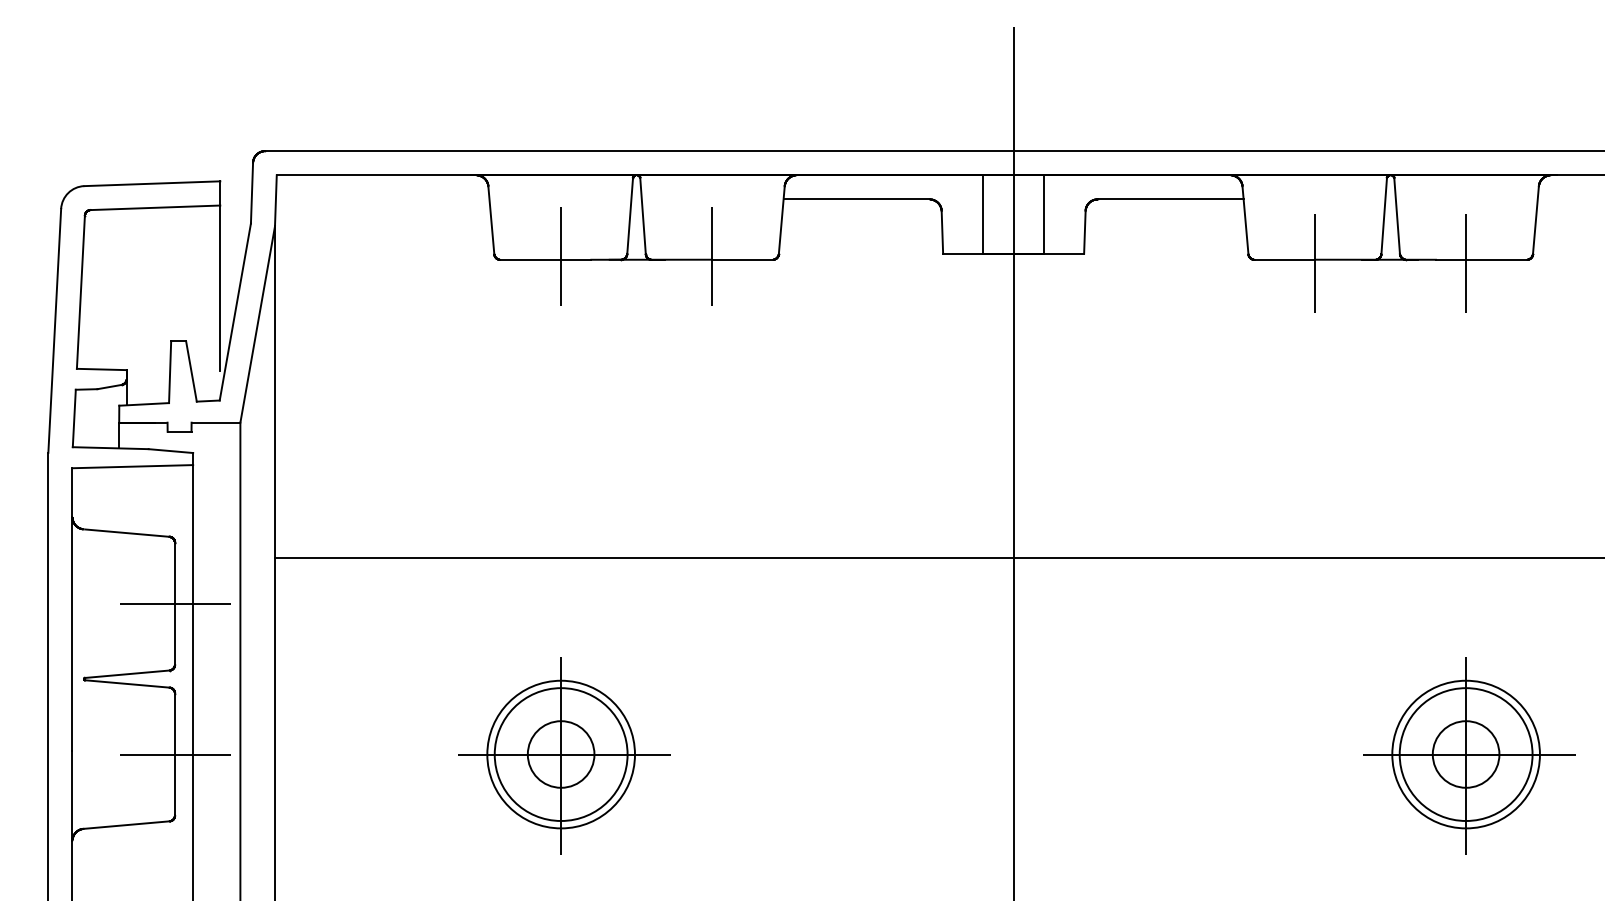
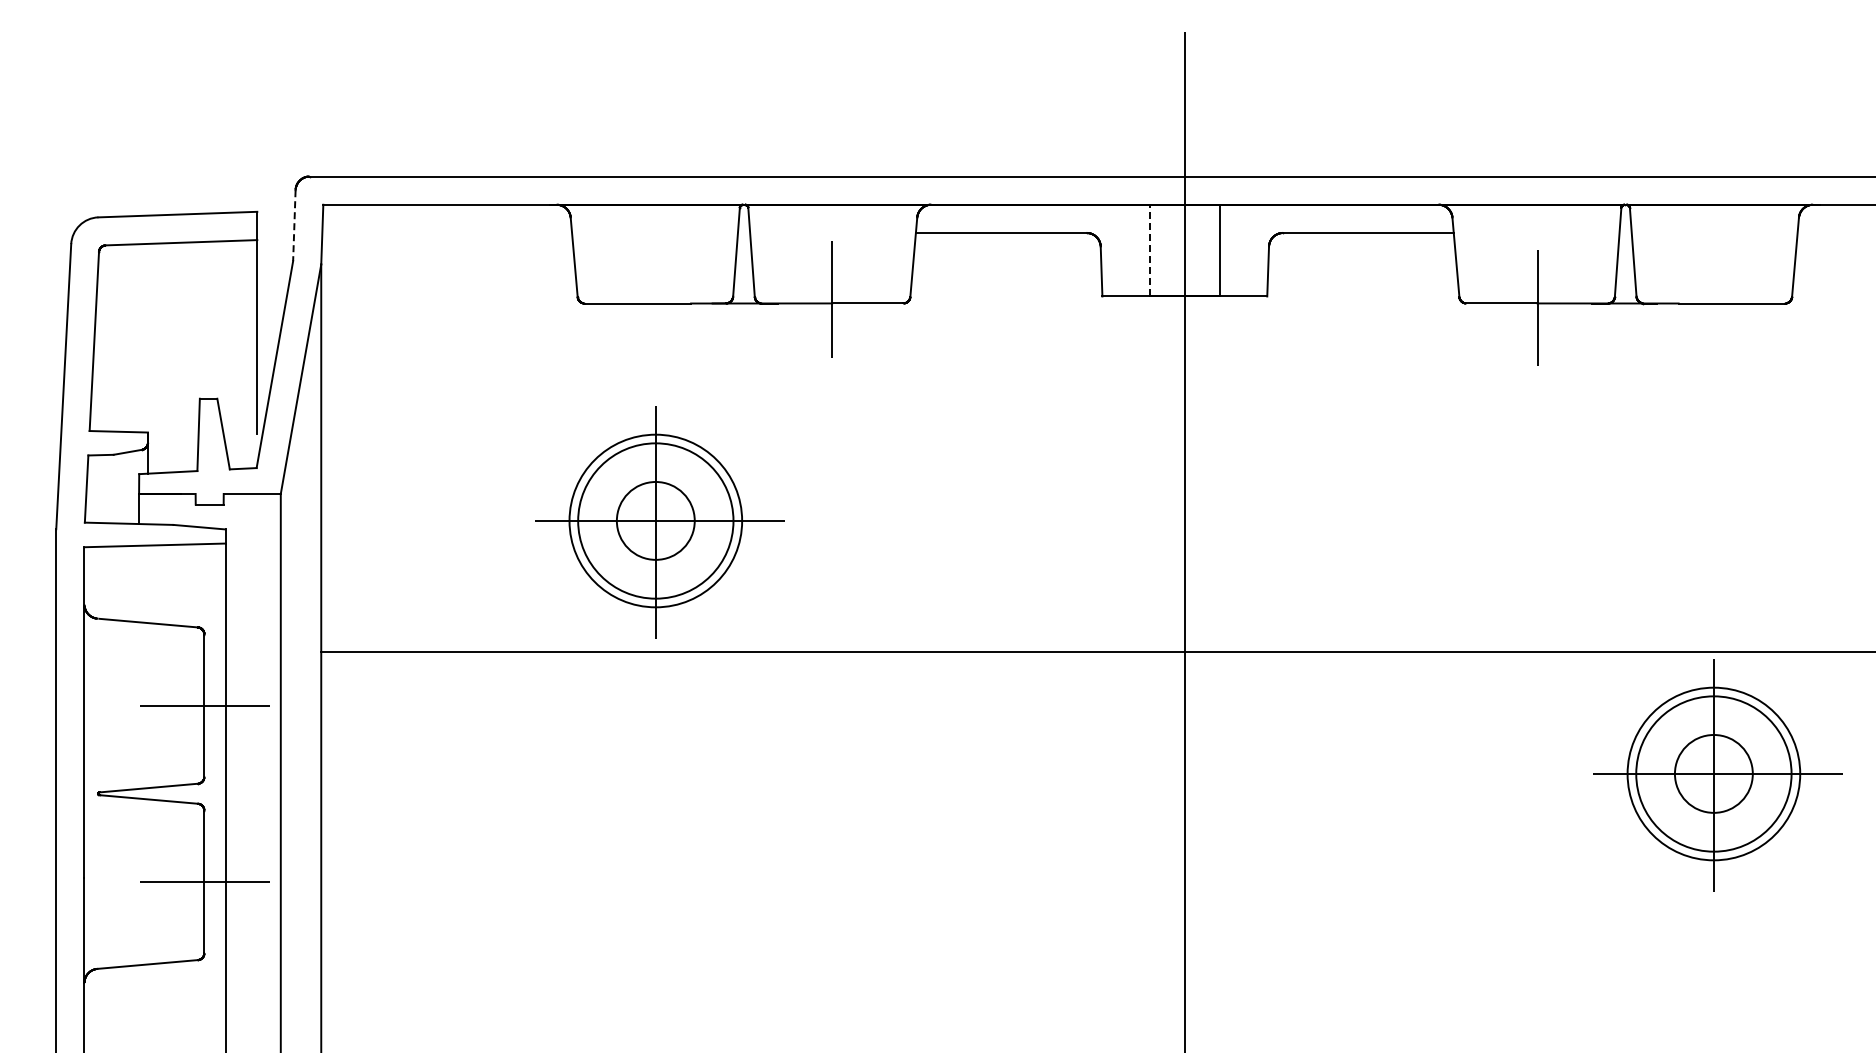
line: (252, 193) -> (294, 225), solid -> dashed
line: (983, 214) -> (1149, 250), solid -> dashed
line: (560, 256) -> (655, 299), removed
line: (1465, 264) -> (1713, 308), removed
part: (564, 755) -> (659, 522), moved
part: (1469, 755) -> (1717, 775), moved

